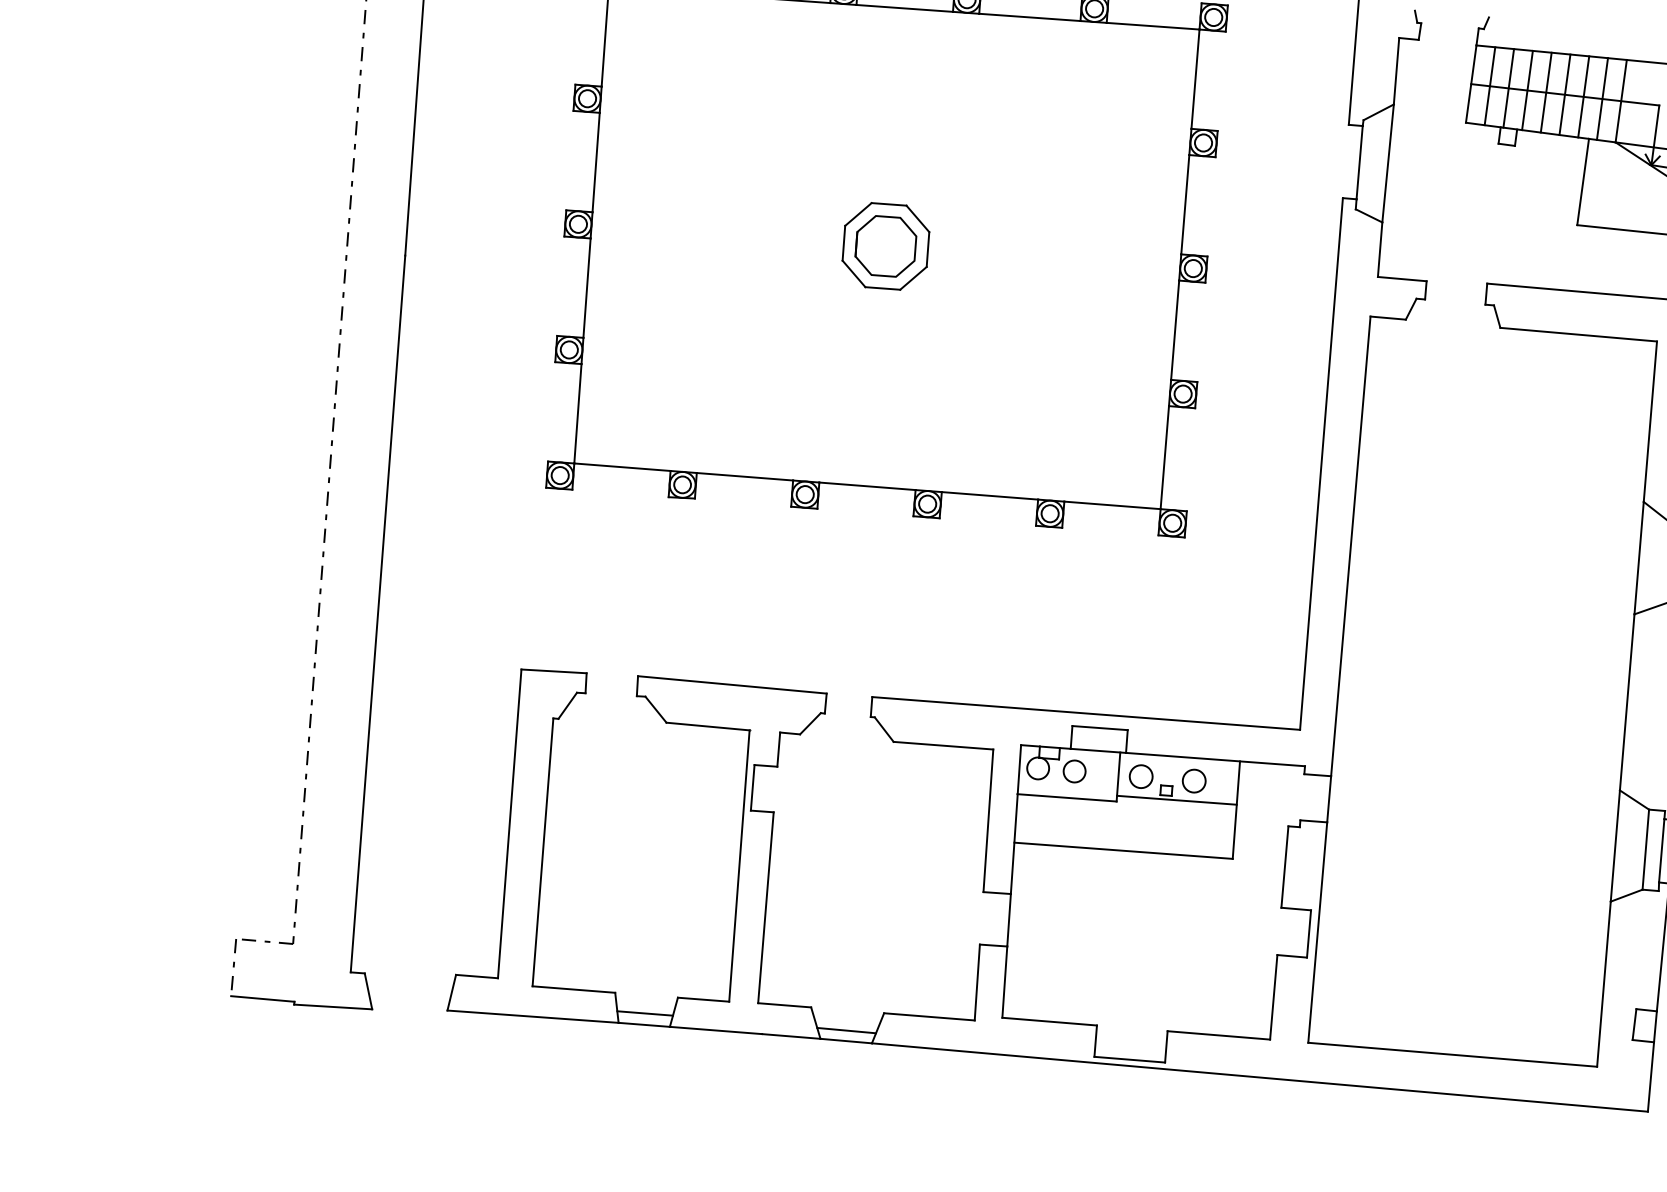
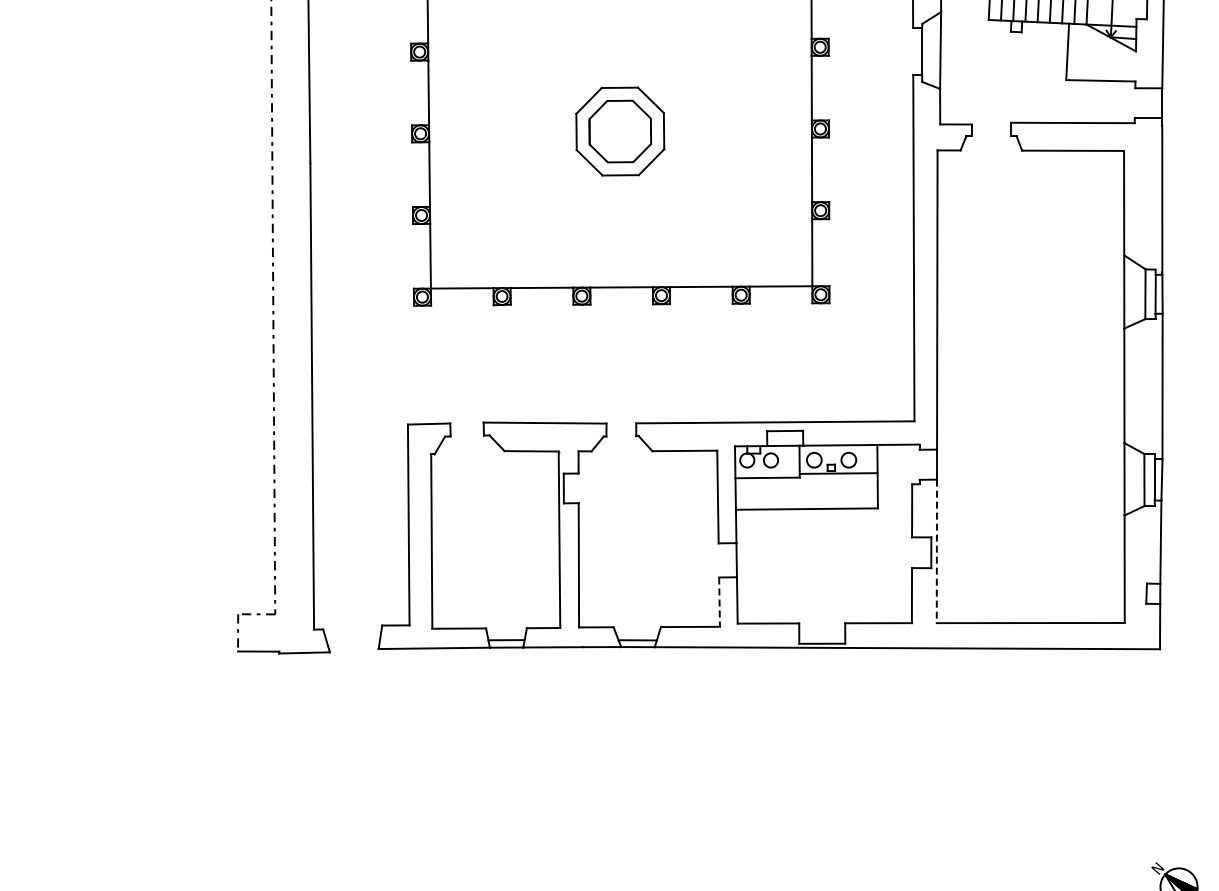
part: (885, 245) -> (620, 130), size x1.6
line: (1317, 932) -> (936, 551), solid -> dashed
line: (977, 983) -> (719, 602), solid -> dashed

